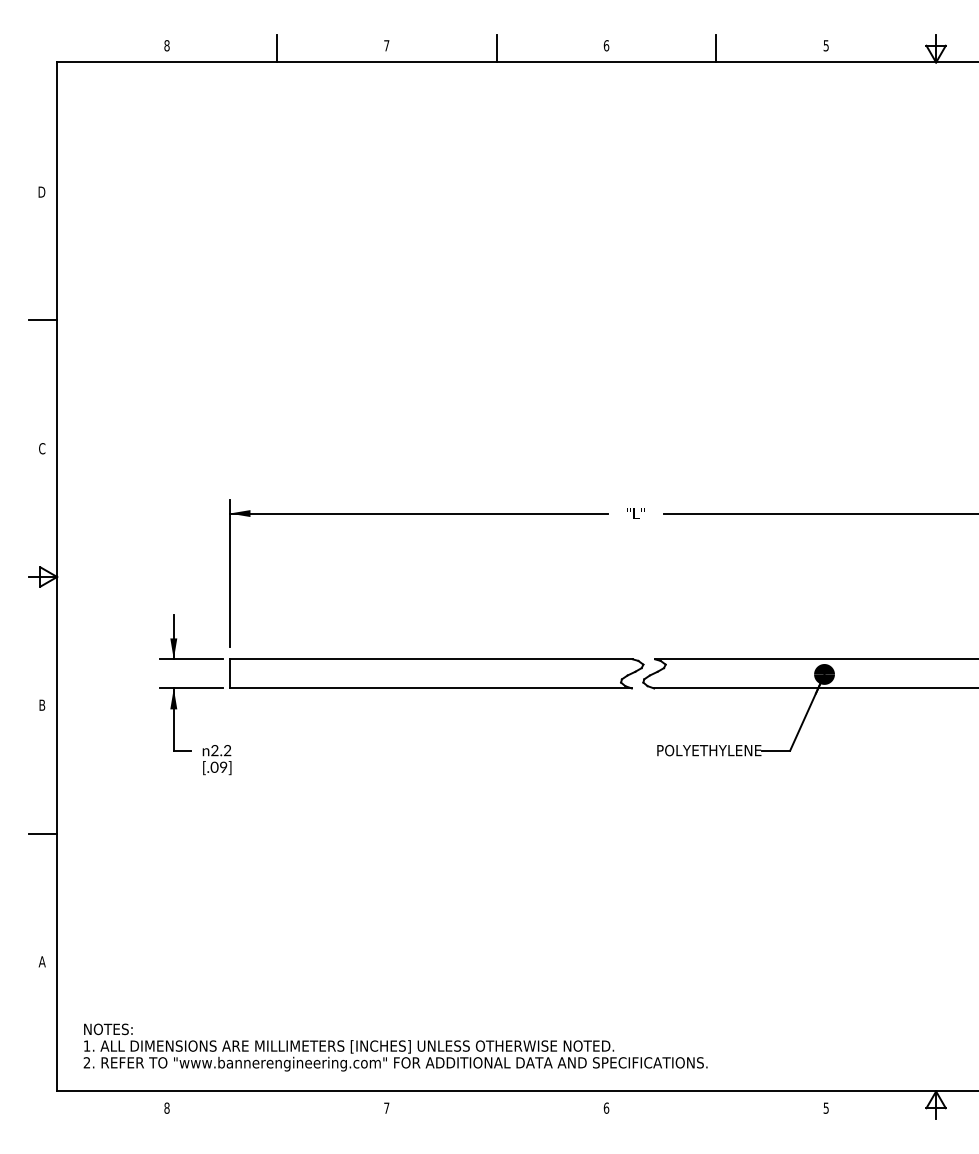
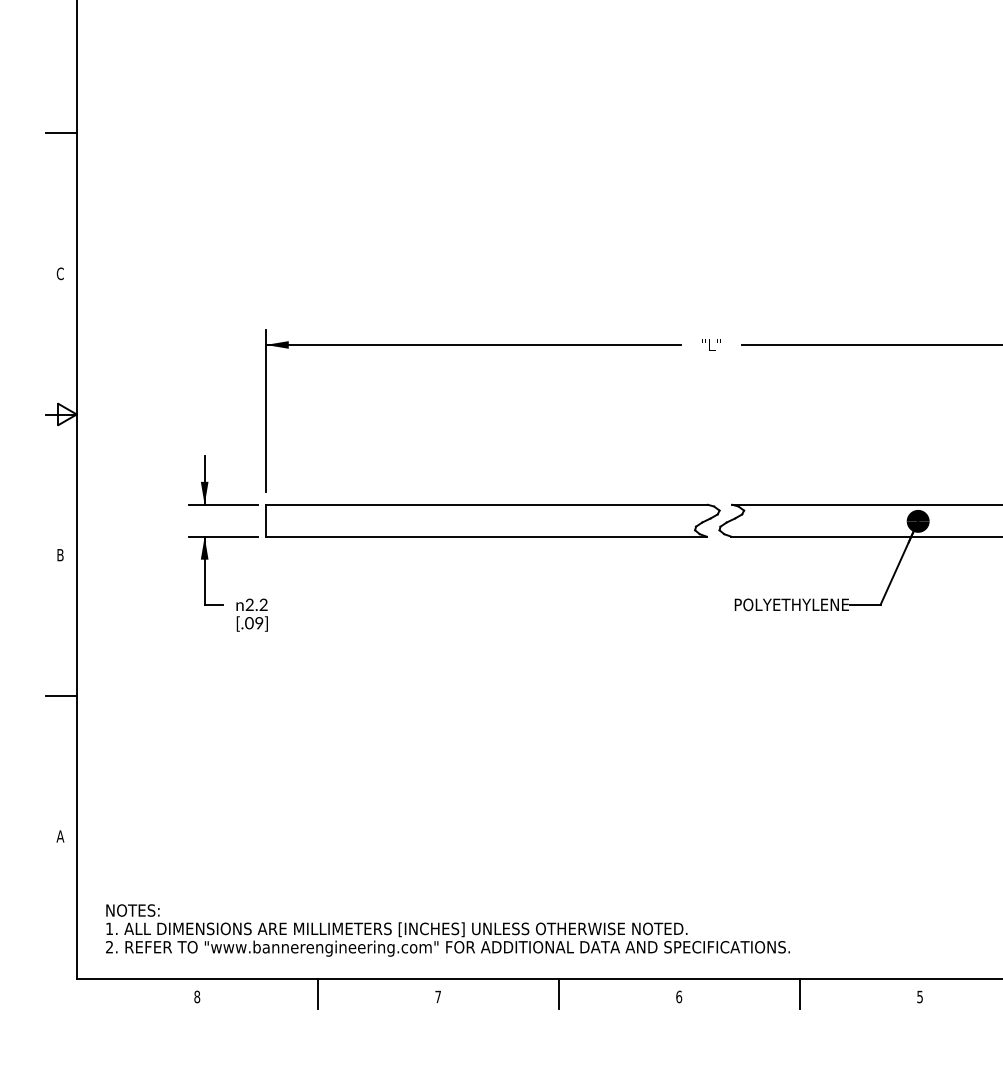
line: (276, 1105) -> (317, 994), added
line: (496, 1105) -> (558, 994), added
line: (716, 1105) -> (799, 994), added

